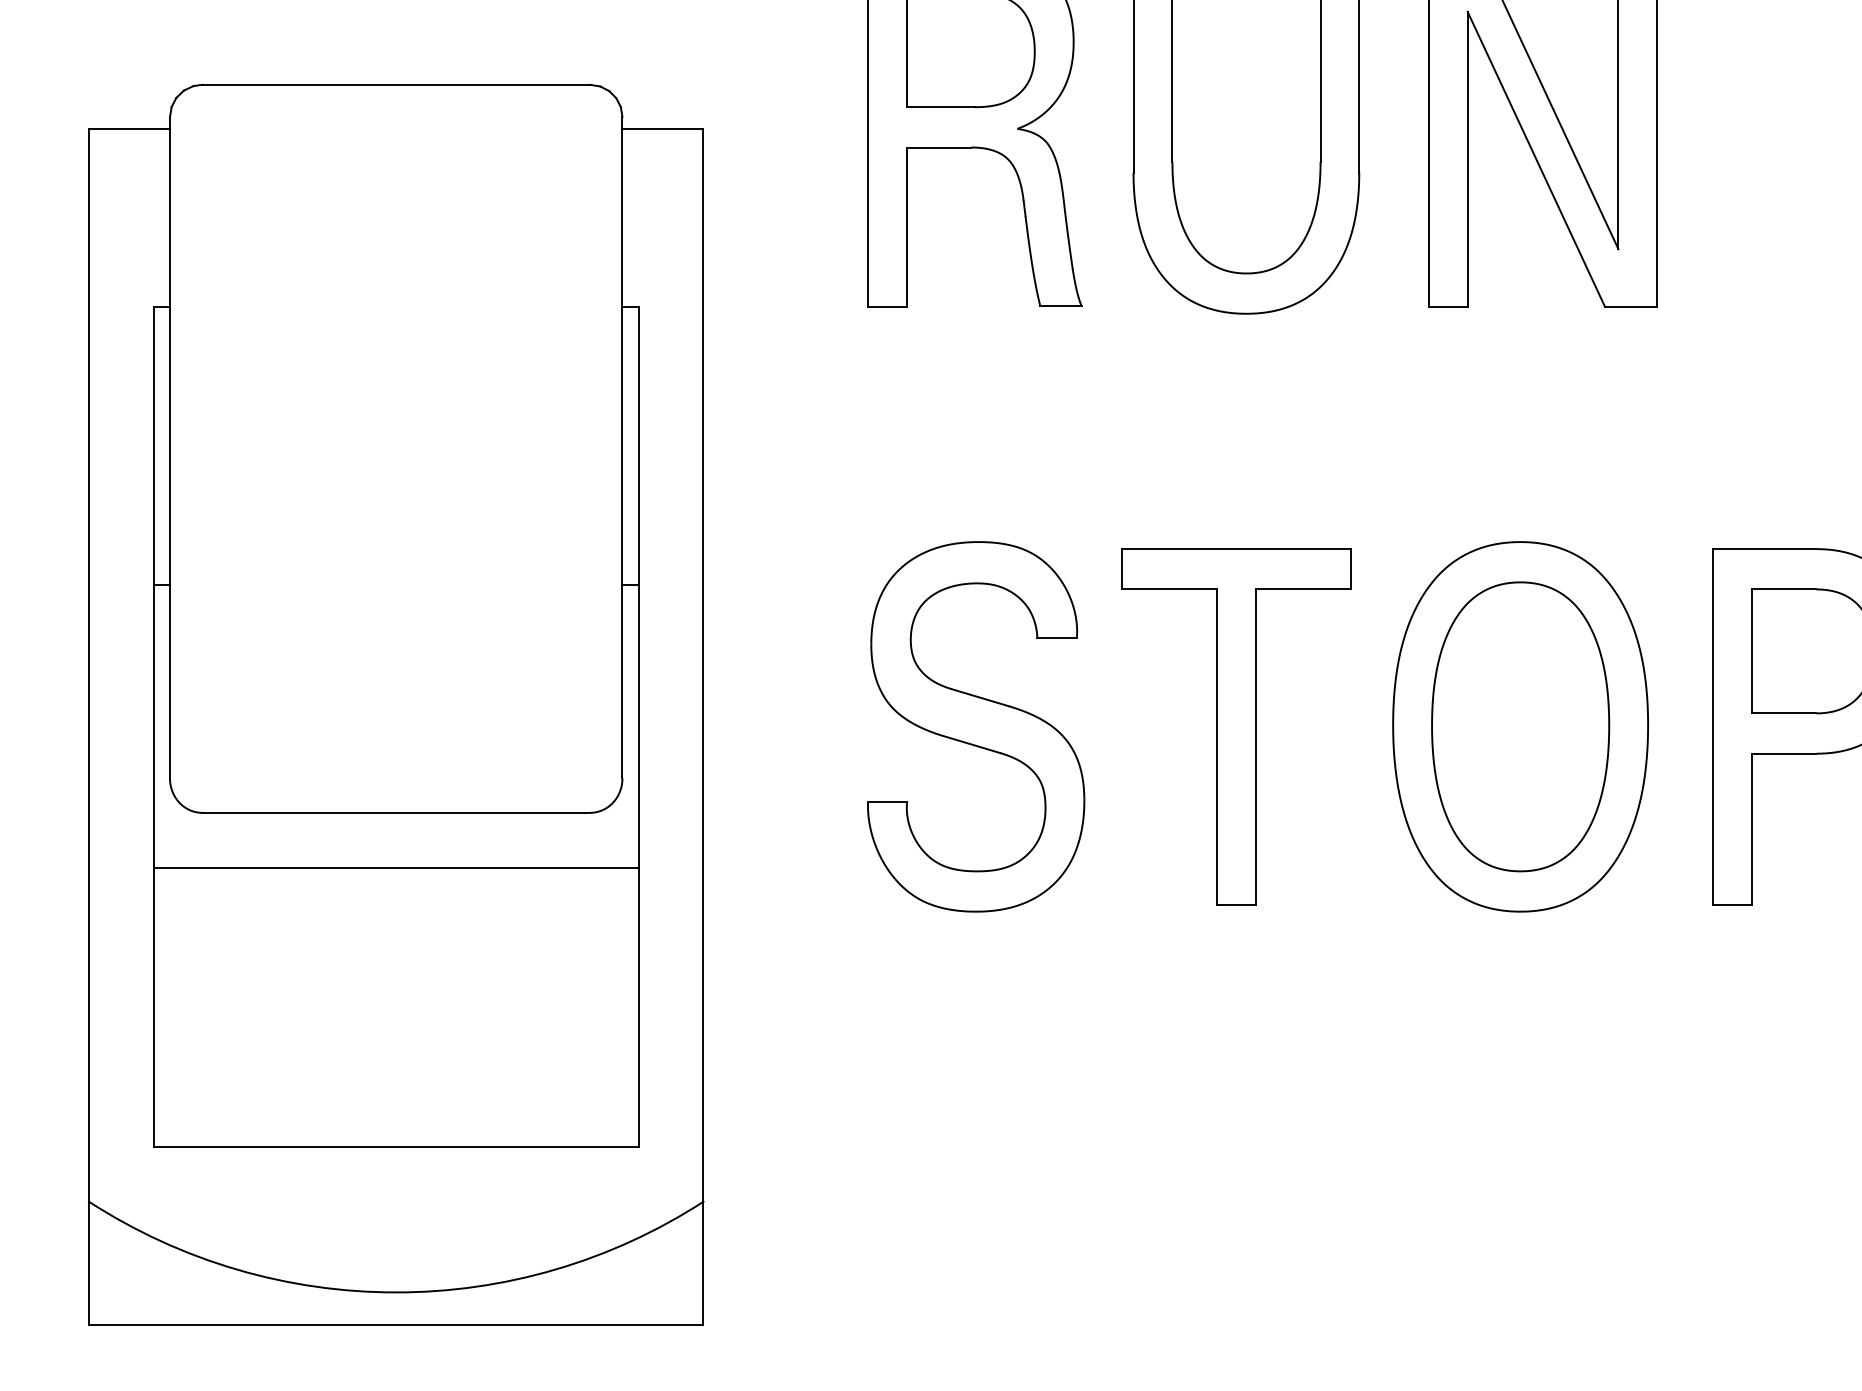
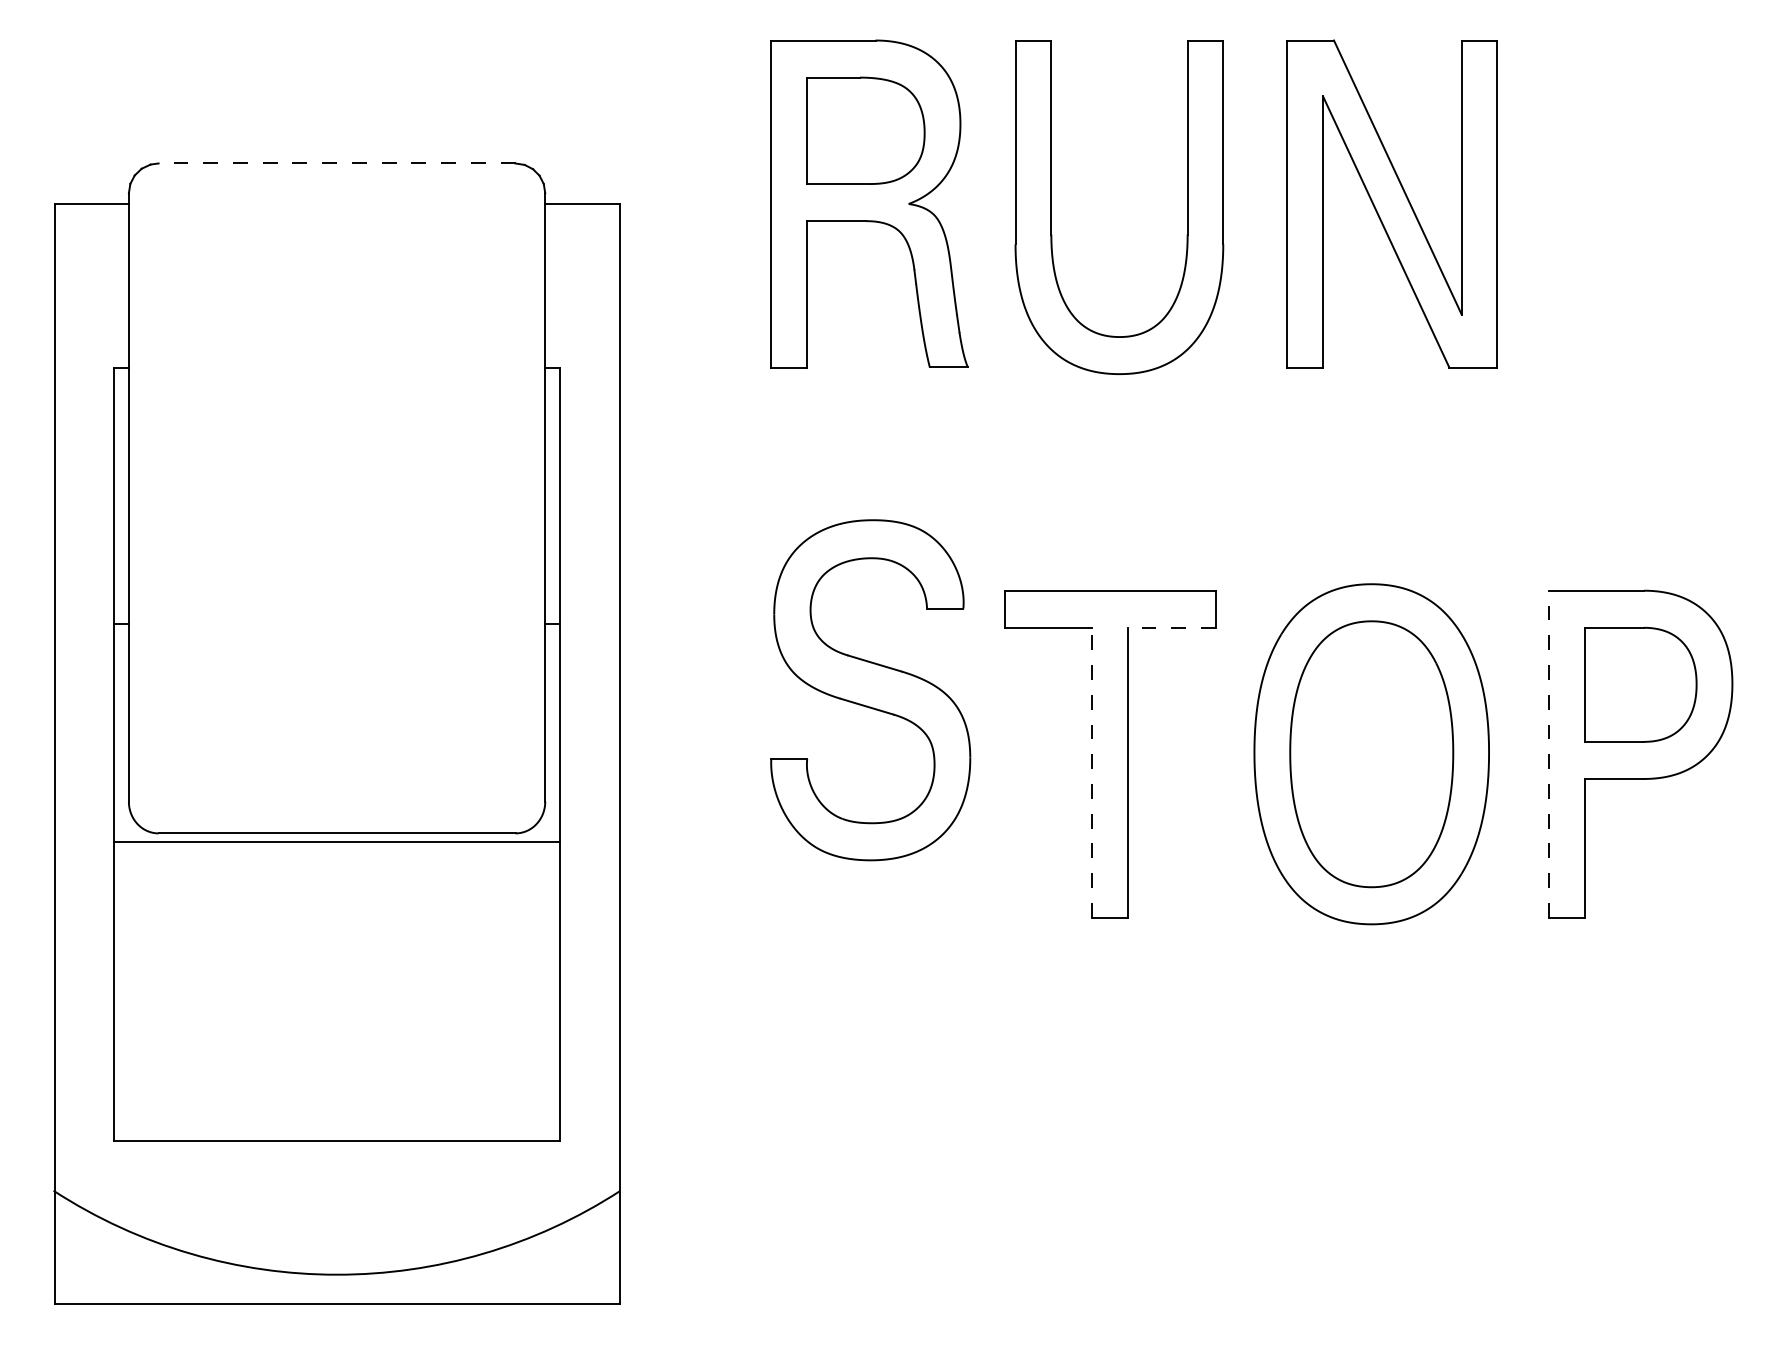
line: (395, 84) -> (336, 163), solid -> dashed
line: (1303, 589) -> (1171, 627), solid -> dashed
part: (975, 727) -> (870, 690), moved
line: (1712, 727) -> (1548, 754), solid -> dashed
line: (1217, 746) -> (1092, 772), solid -> dashed
line: (396, 868) -> (337, 842), moved

